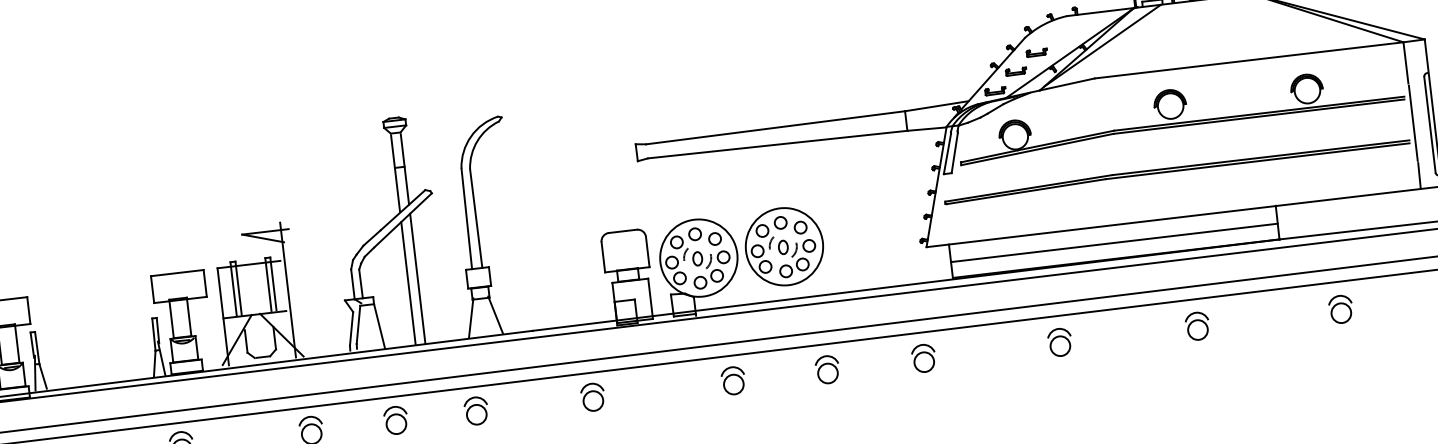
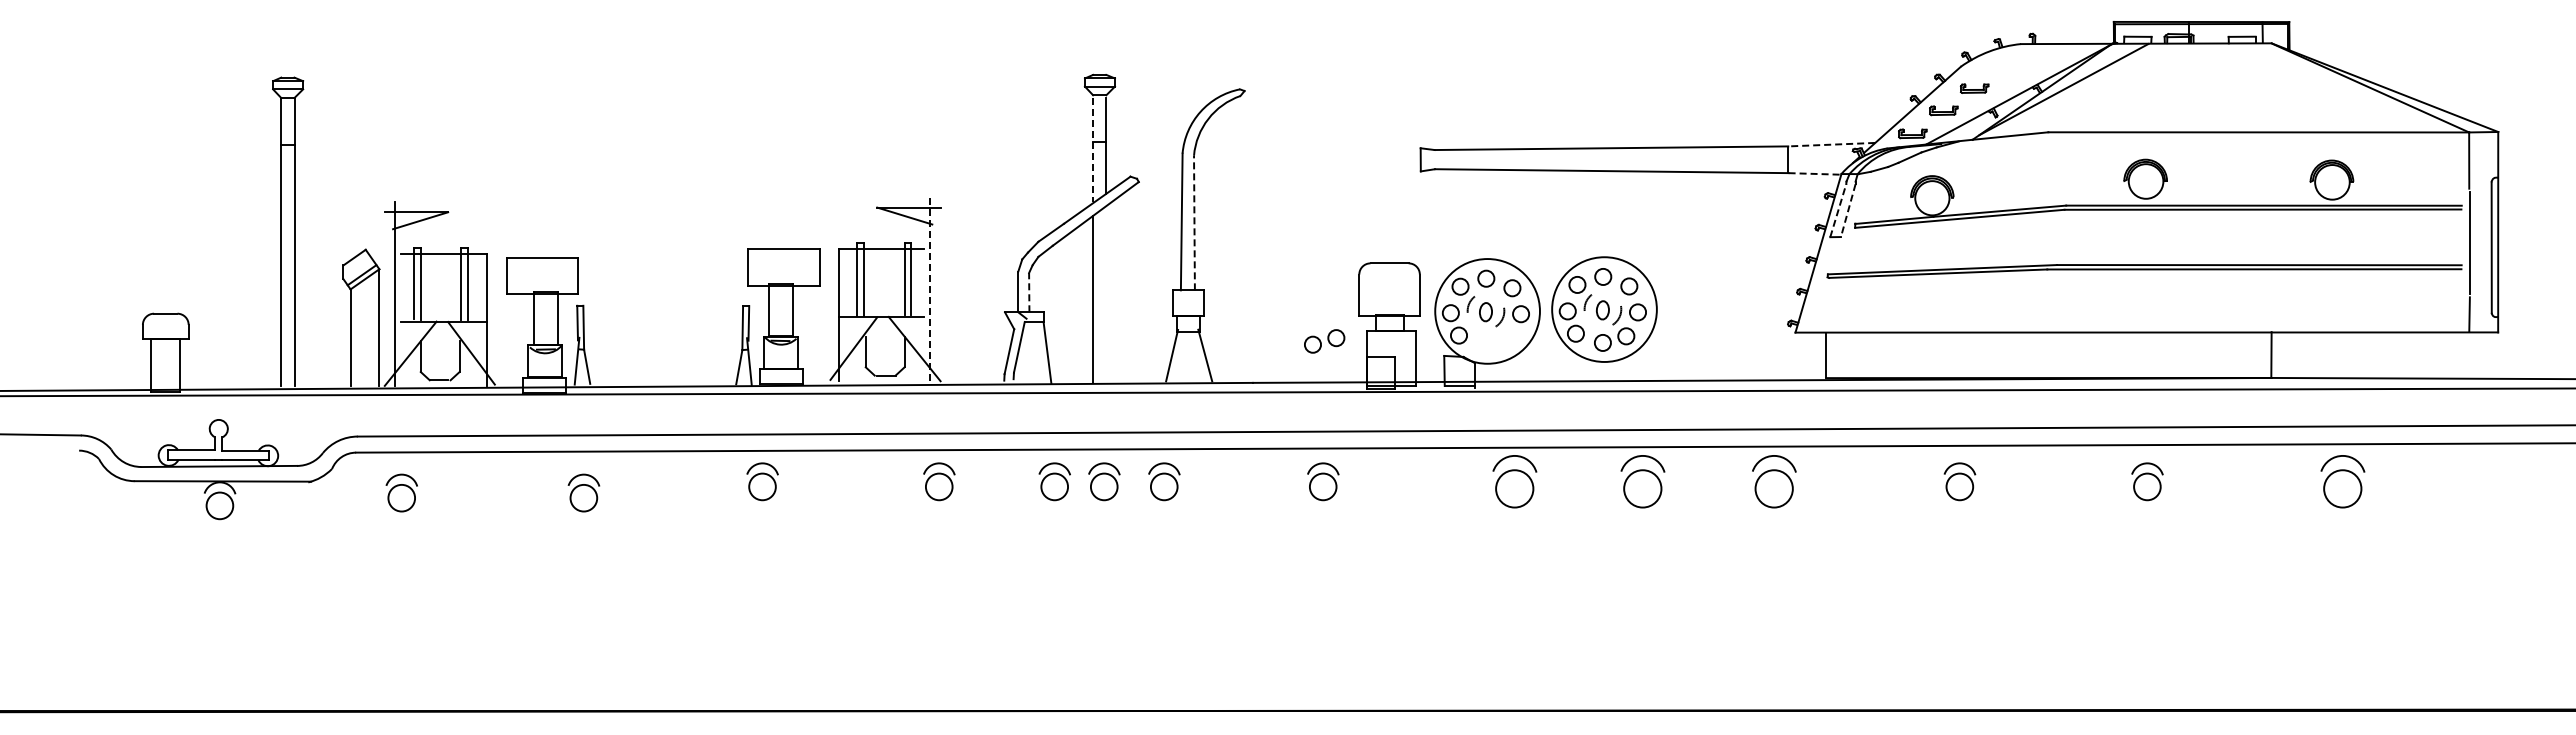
line: (936, 106) -> (1831, 144), solid -> dashed
line: (927, 128) -> (1815, 173), solid -> dashed
line: (947, 153) -> (1838, 210), solid -> dashed
line: (955, 153) -> (1848, 211), solid -> dashed
line: (395, 174) -> (1093, 150), solid -> dashed
line: (476, 218) -> (1194, 222), solid -> dashed
line: (1114, 242) -> (2048, 356), removed
line: (417, 278) -> (1106, 294), removed
part: (708, 279) -> (1324, 341), moved
line: (361, 283) -> (1029, 292), solid -> dashed
line: (288, 290) -> (930, 289), solid -> dashed
part: (1340, 309) -> (2342, 481), size x1.4
part: (923, 358) -> (1774, 481), size x1.4
part: (827, 369) -> (1643, 481), size x1.4
part: (733, 380) -> (1514, 481), size x1.4
part: (432, 415) -> (1104, 481), added

